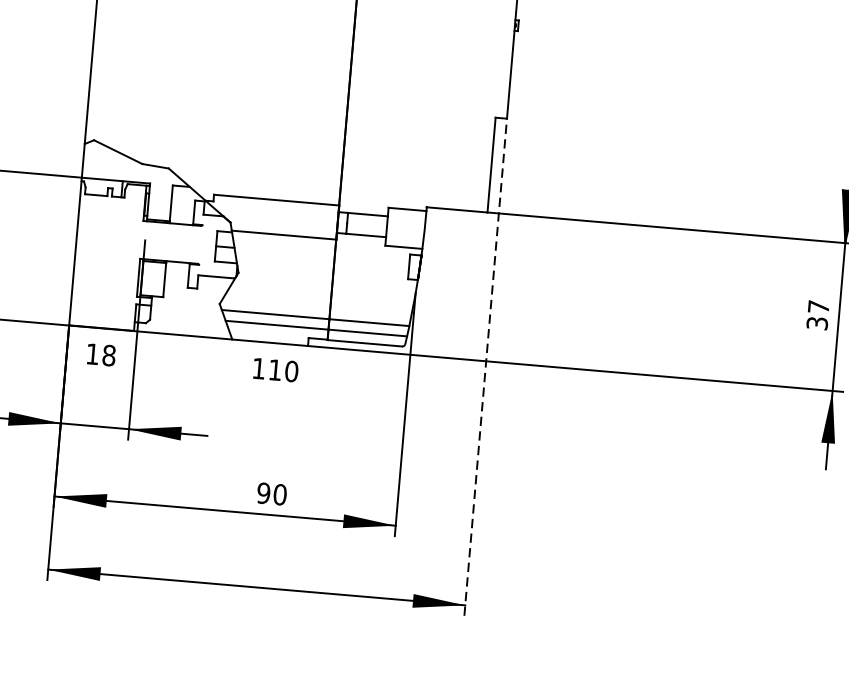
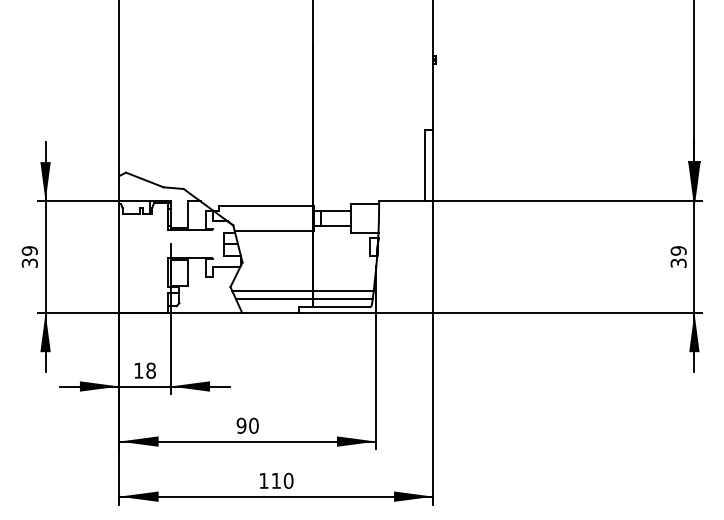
text: (818, 306) -> (678, 250), 37 -> 39
text: (100, 354) -> (144, 370), moved
line: (485, 366) -> (433, 316), dashed -> solid
text: (275, 369) -> (276, 480), moved
text: (271, 493) -> (247, 425), moved

